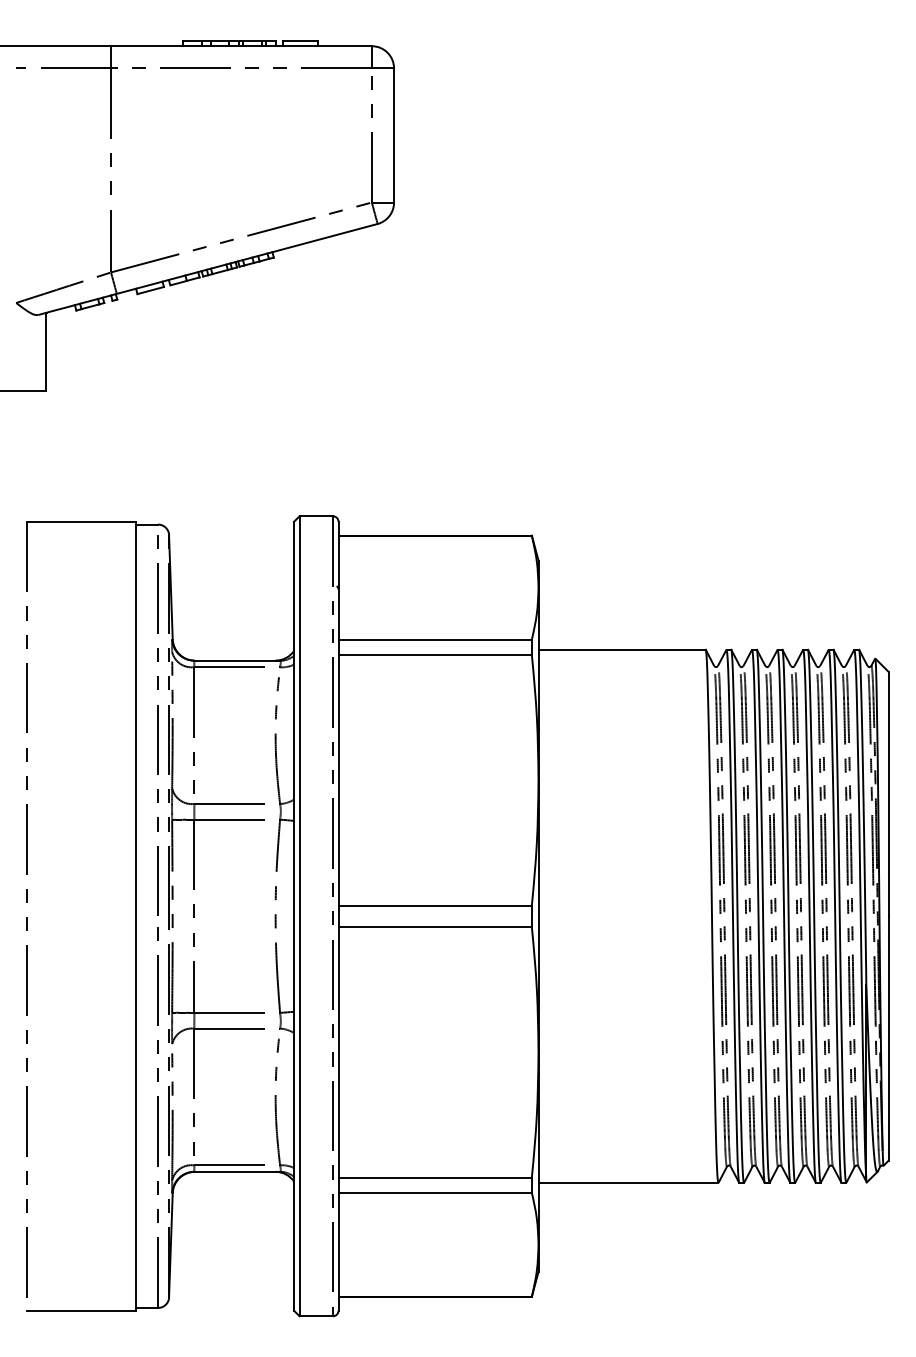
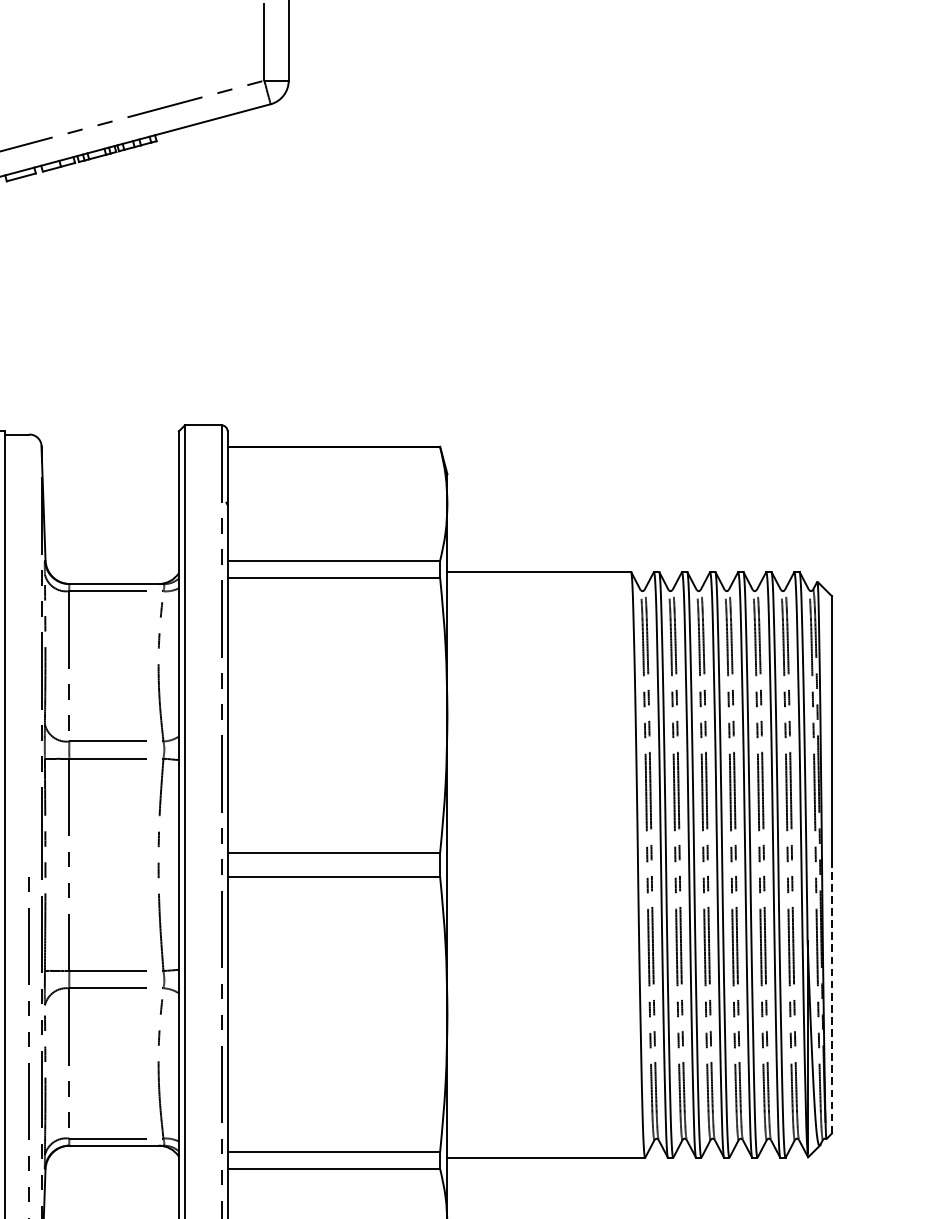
line: (157, 725) -> (28, 655), removed
line: (888, 1037) -> (831, 998), solid -> dashed

